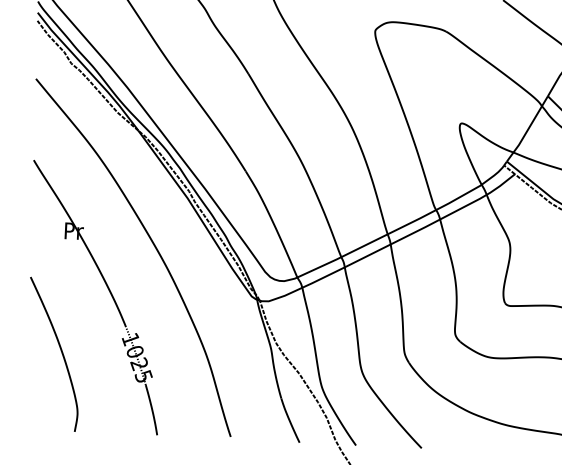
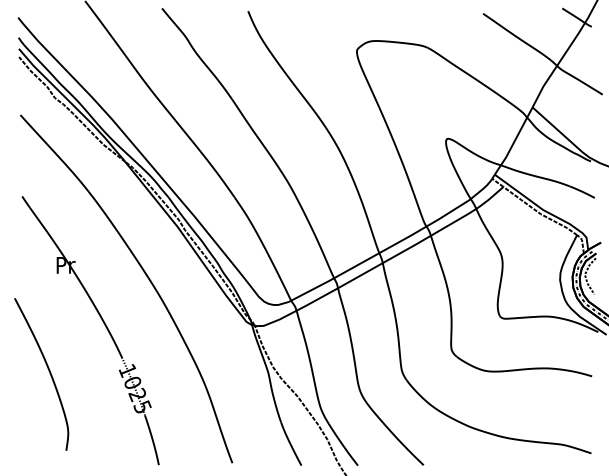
curve: (60, 351) -> (48, 371), moved

